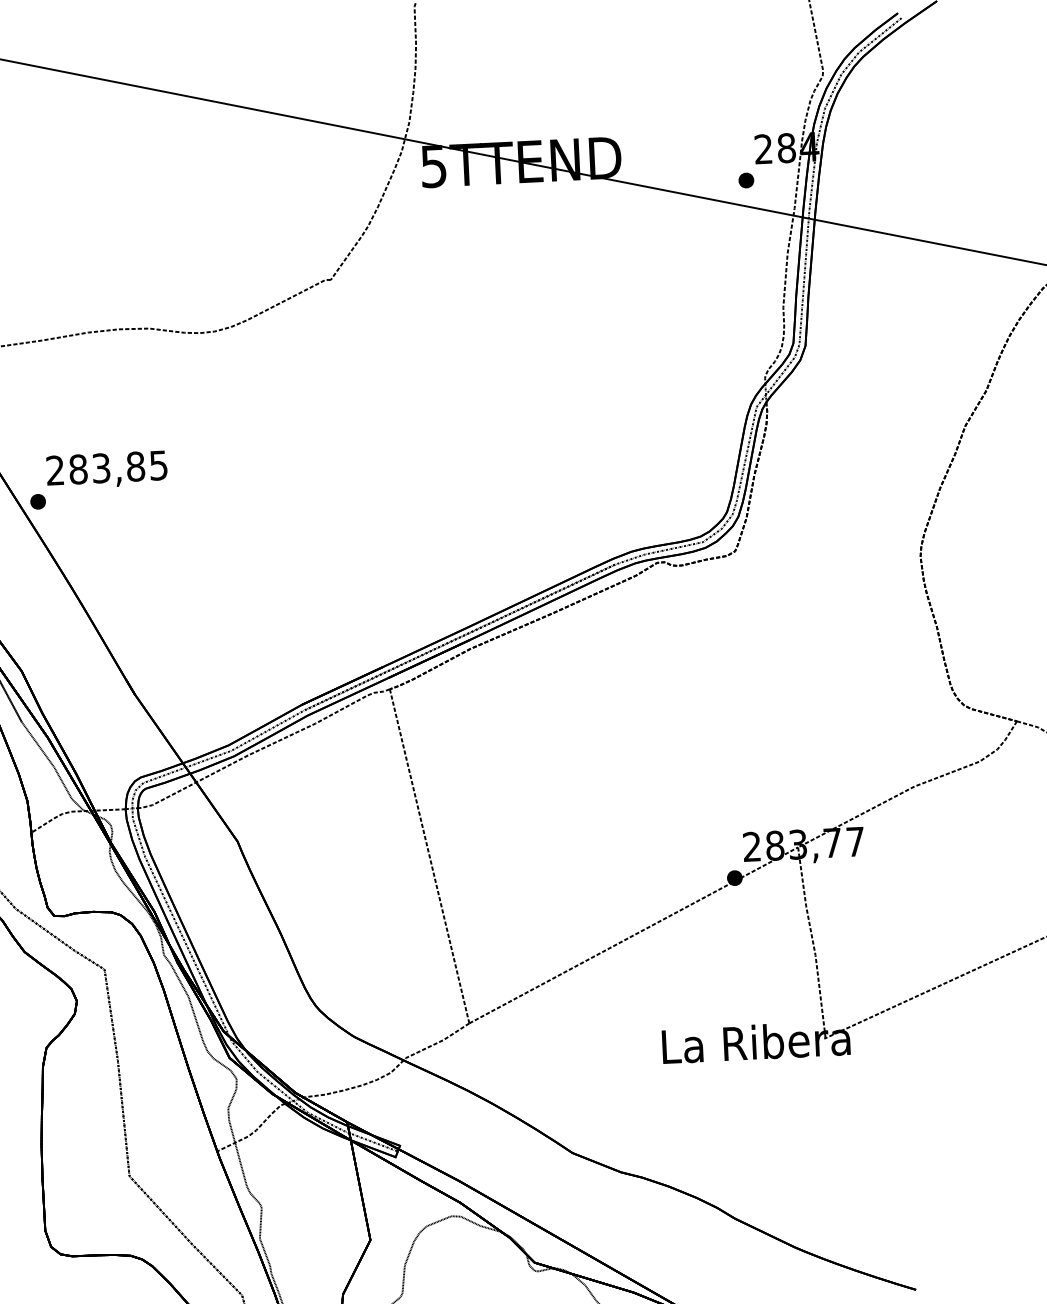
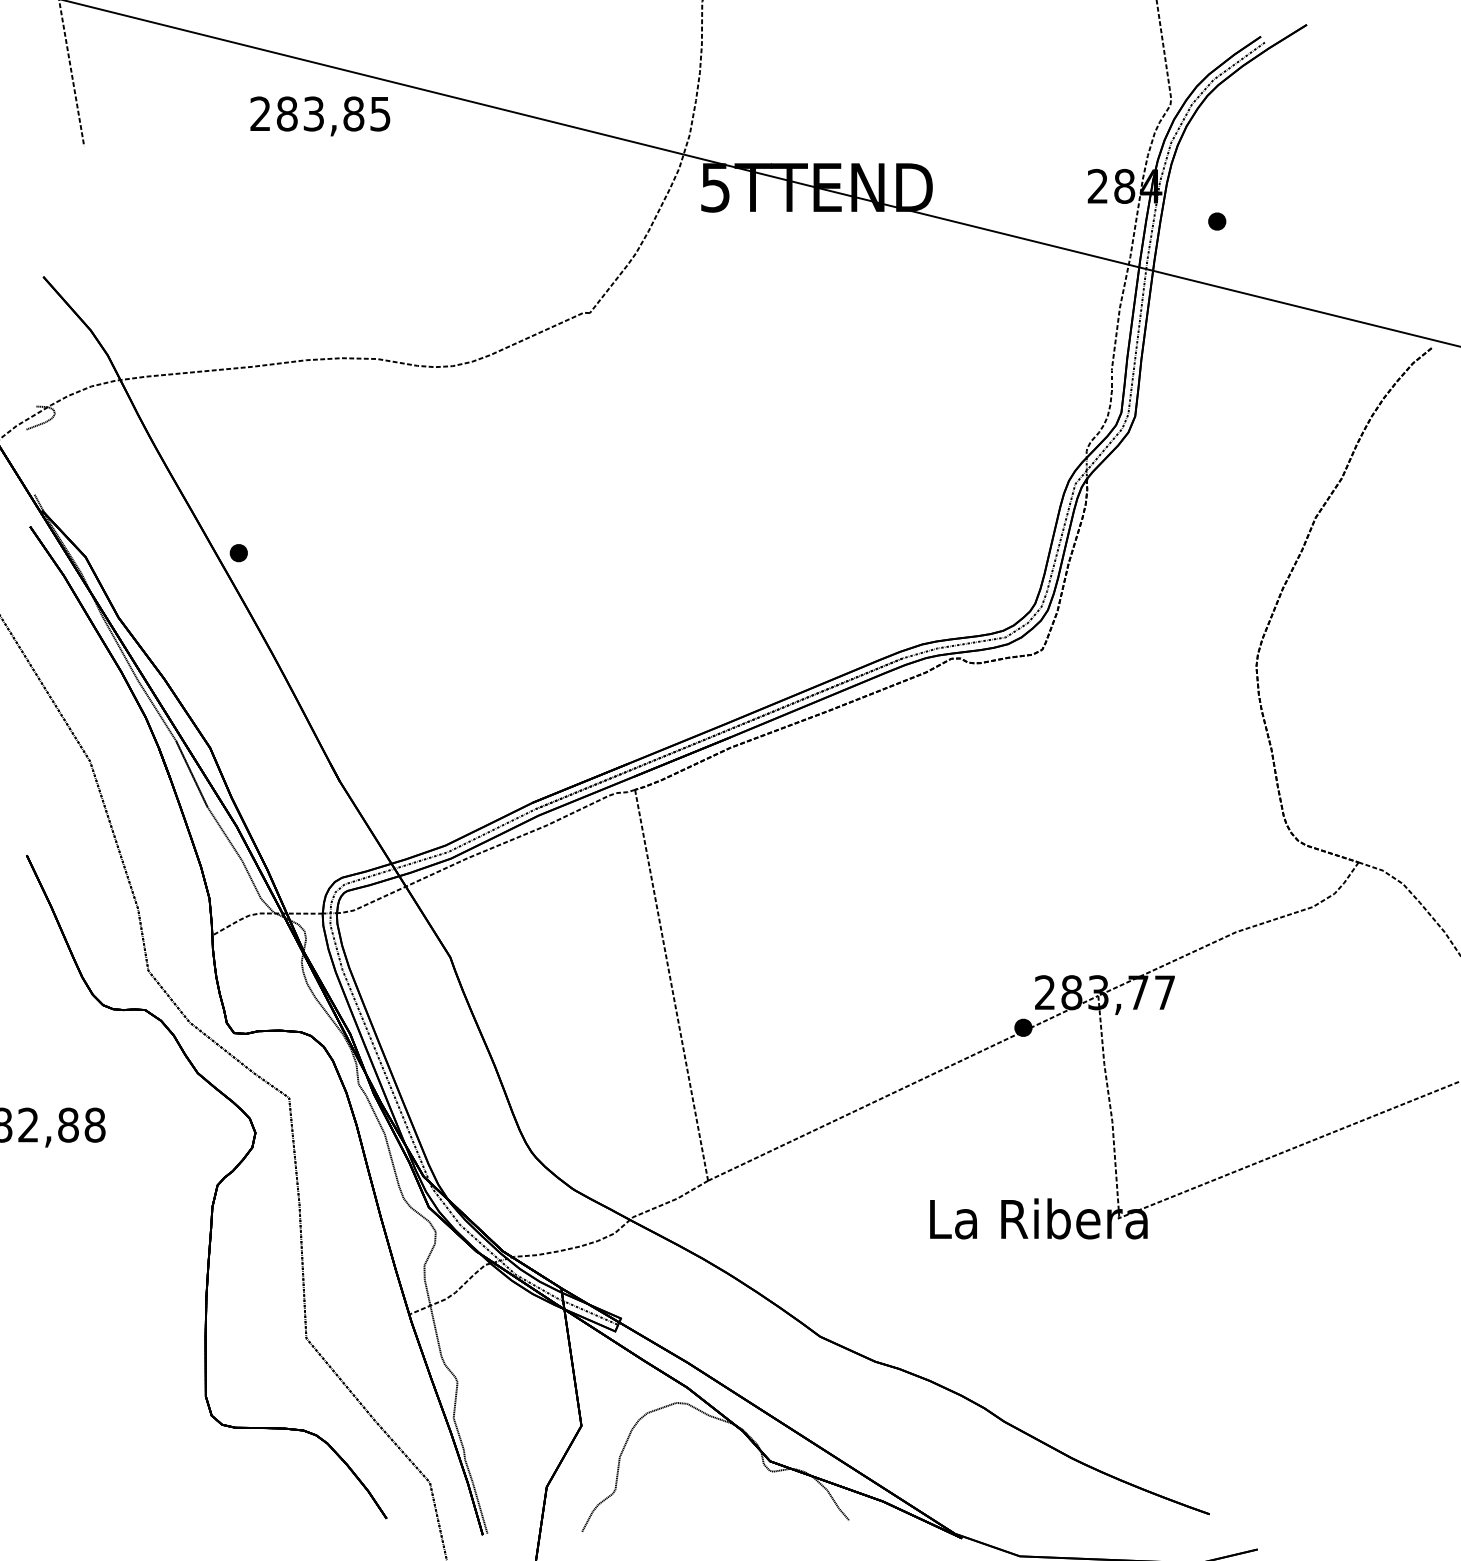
part: (746, 180) -> (1217, 221), moved
text: (107, 470) -> (320, 116), moved

